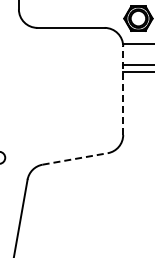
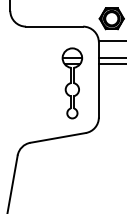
line: (123, 90) -> (99, 79), dashed -> solid
part: (91, 94) -> (71, 83), added
line: (75, 158) -> (58, 137), dashed -> solid

